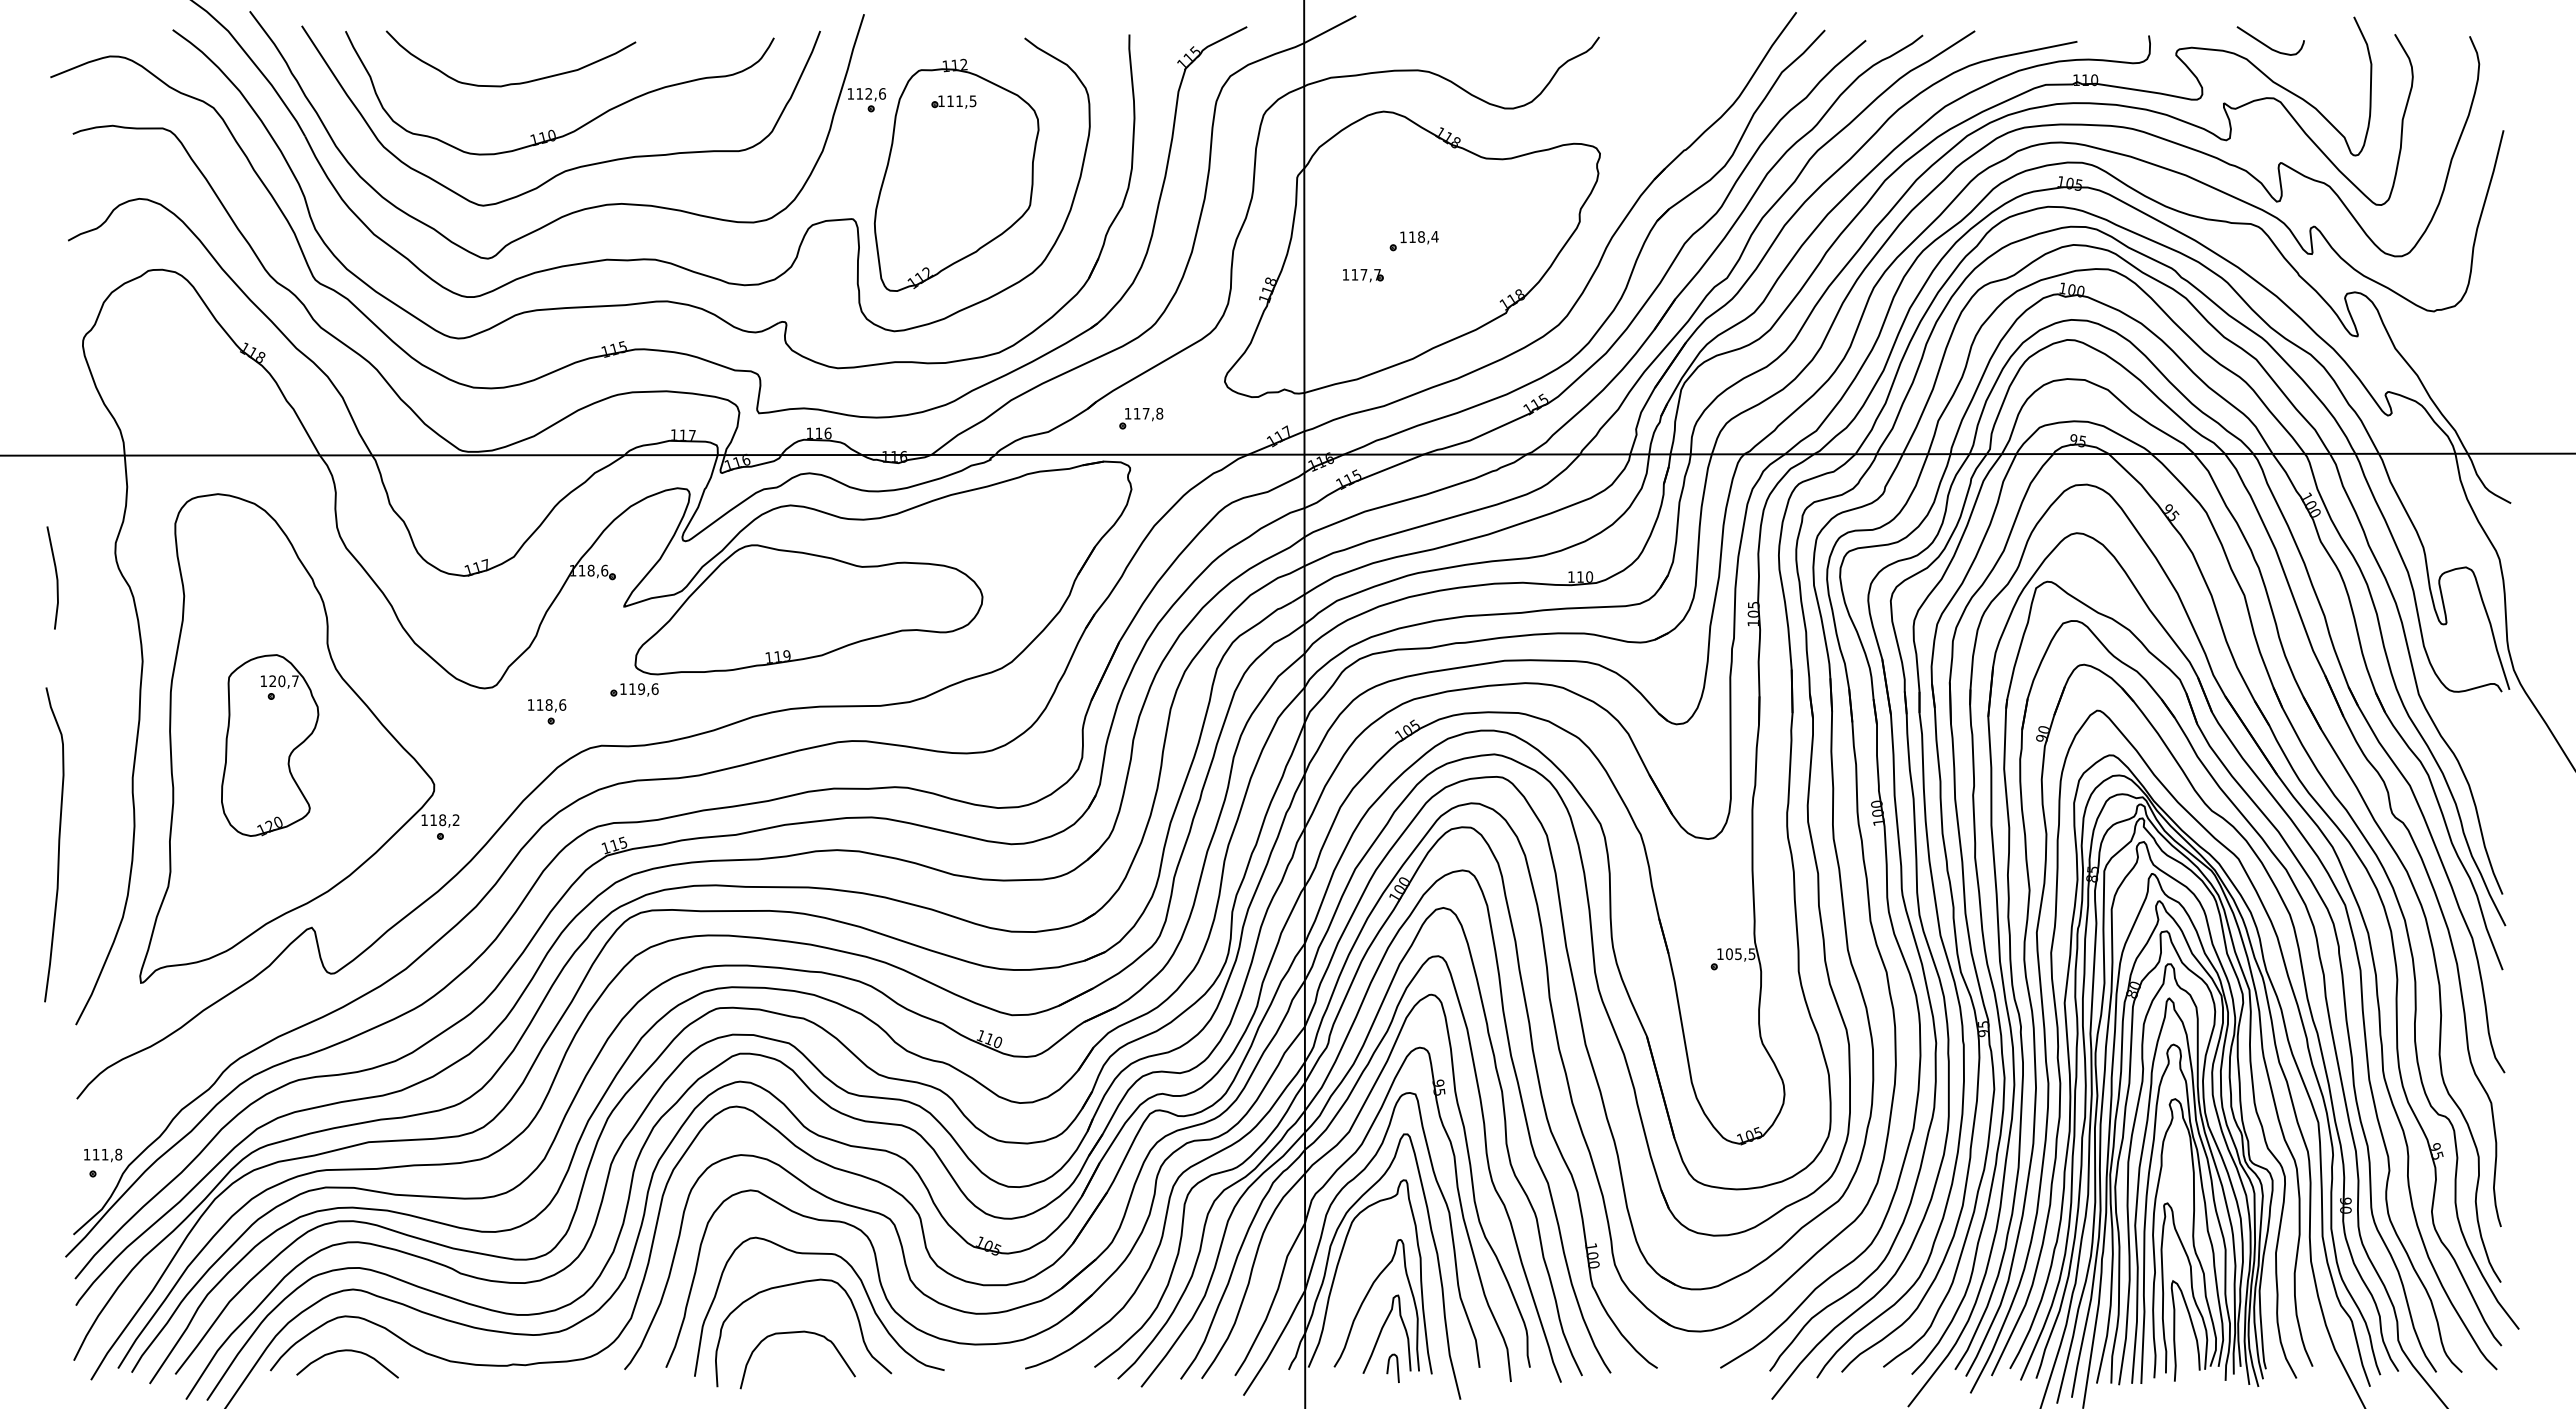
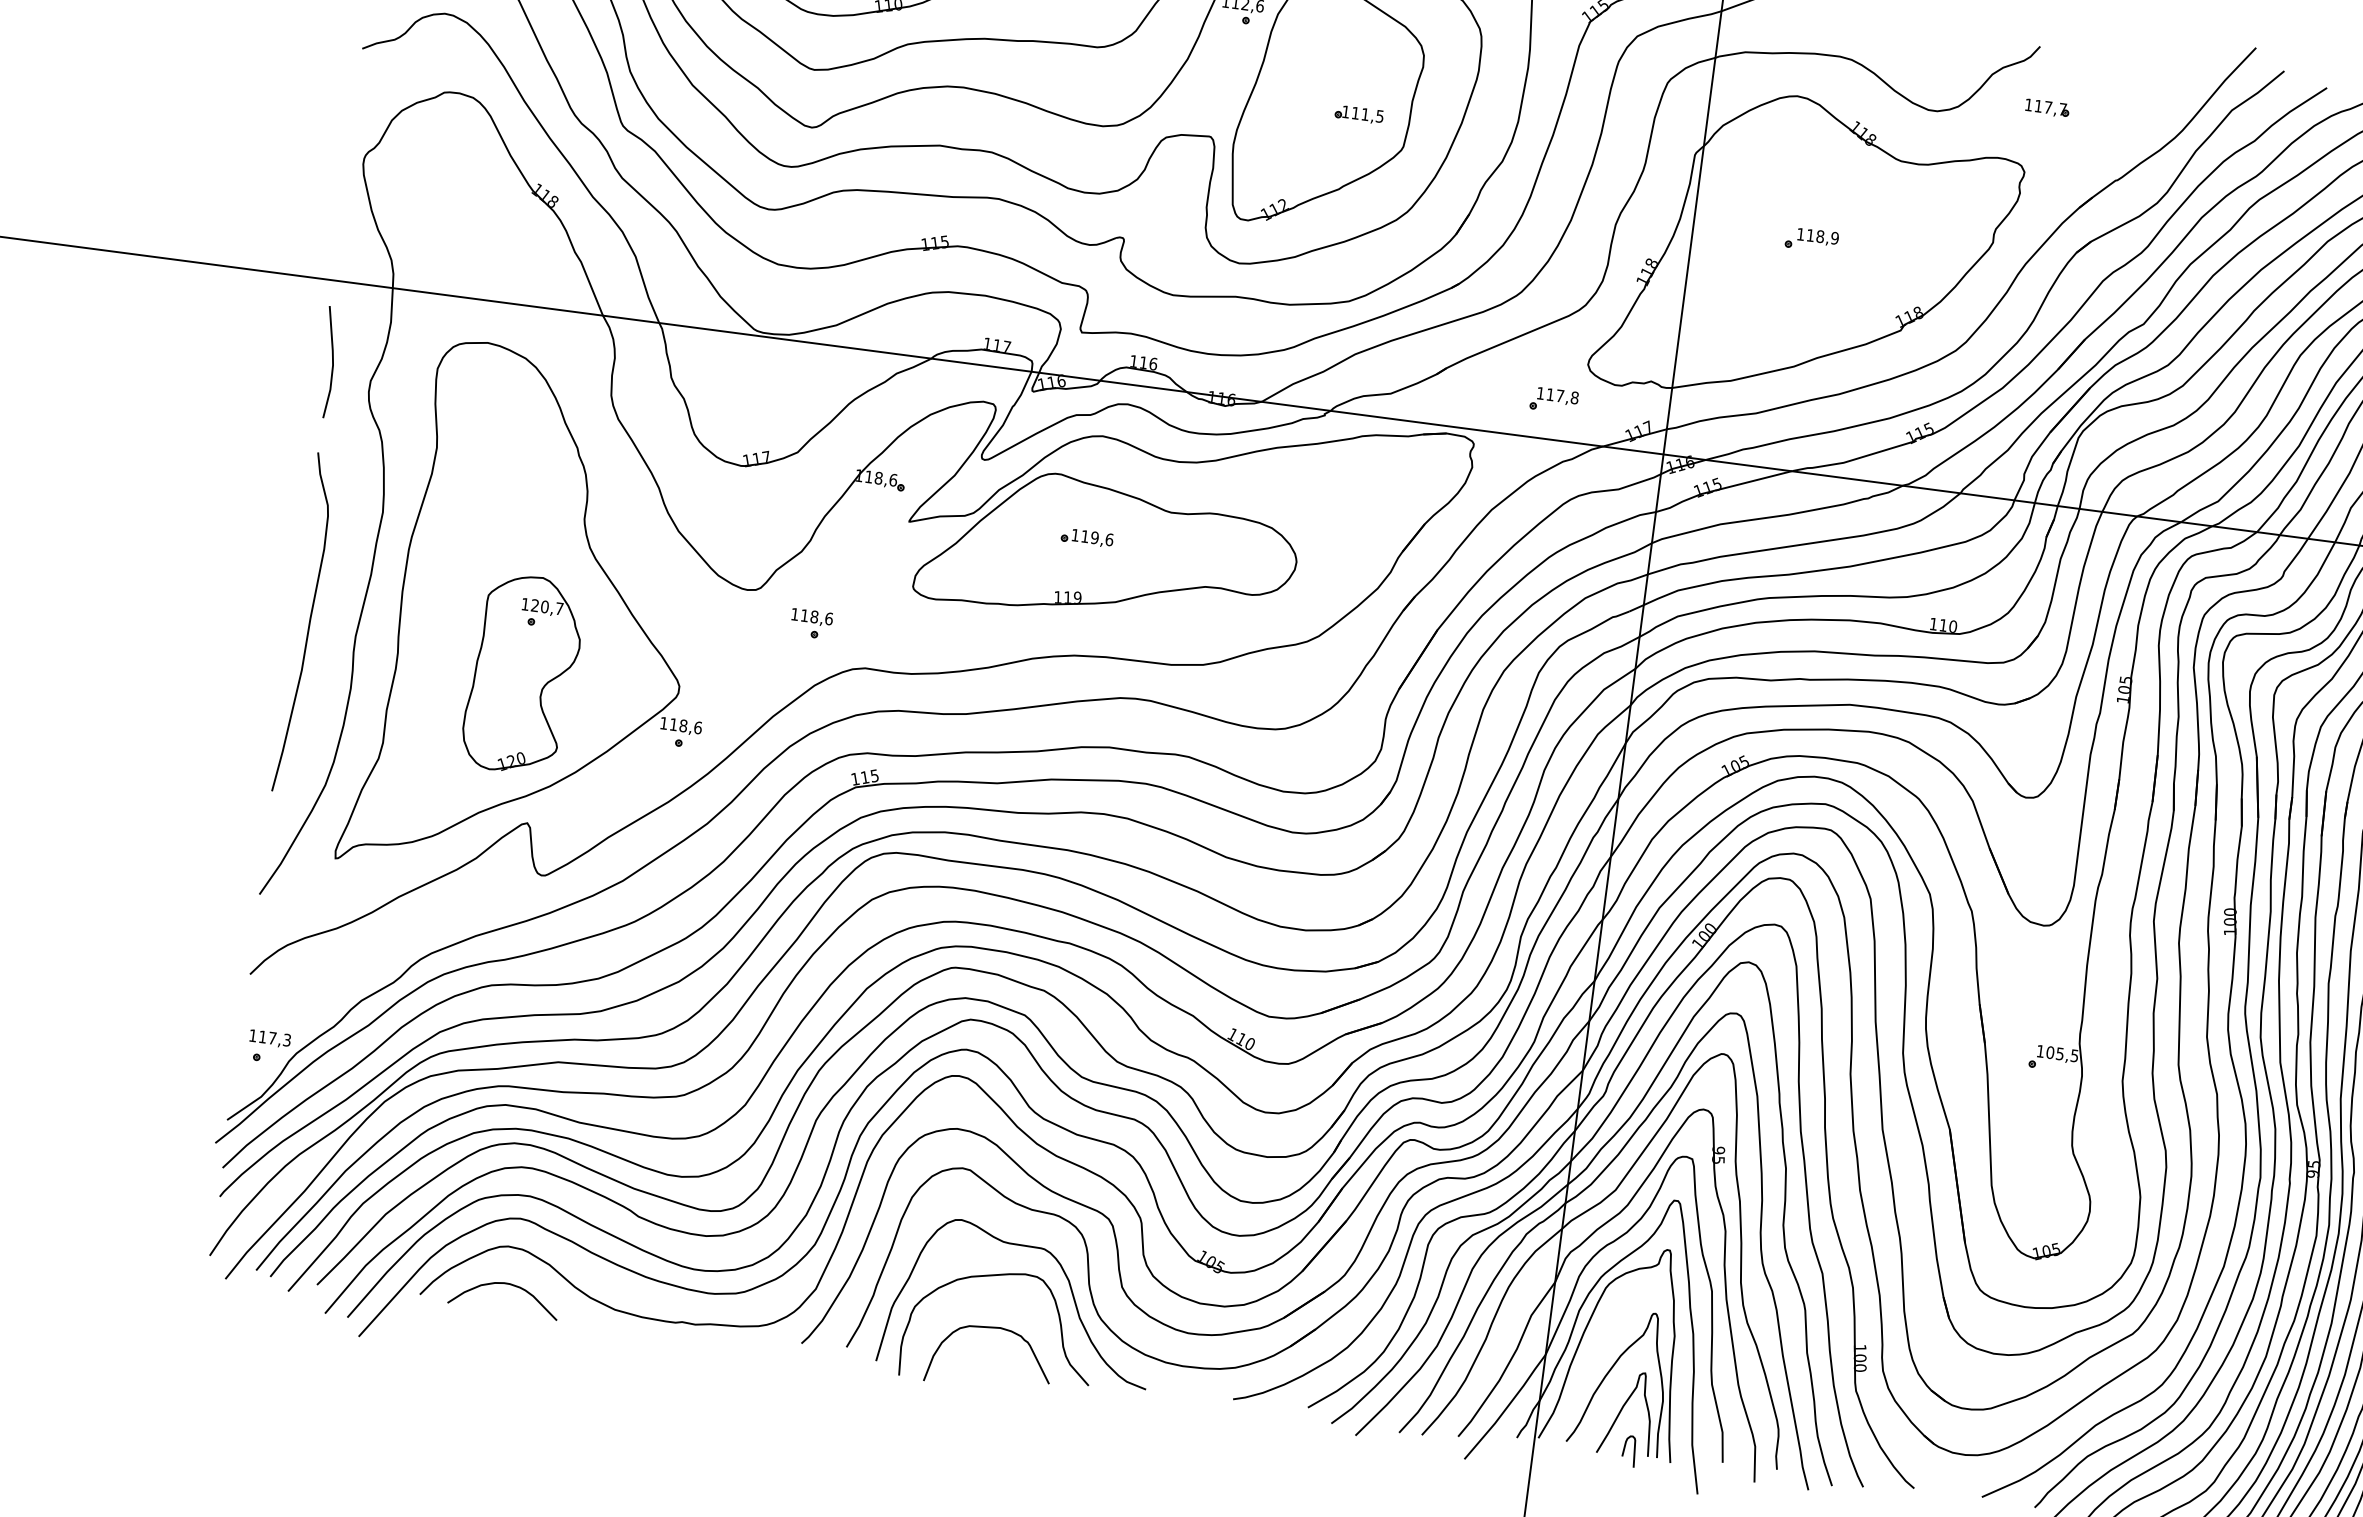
part: (953, 101) -> (1358, 113), moved
text: (1434, 236) -> (1834, 237), 118,4 -> 118,9
part: (1363, 275) -> (2047, 108), moved
part: (1141, 418) -> (1554, 400), moved
line: (55, 575) -> (331, 359), moved
part: (634, 689) -> (1087, 537), moved
part: (270, 745) -> (523, 674), moved
text: (455, 820) -> (697, 728), 118,2 -> 118,6
curve: (58, 844) -> (308, 623), moved
text: (111, 1154) -> (279, 1039), 111,8 -> 117,3

